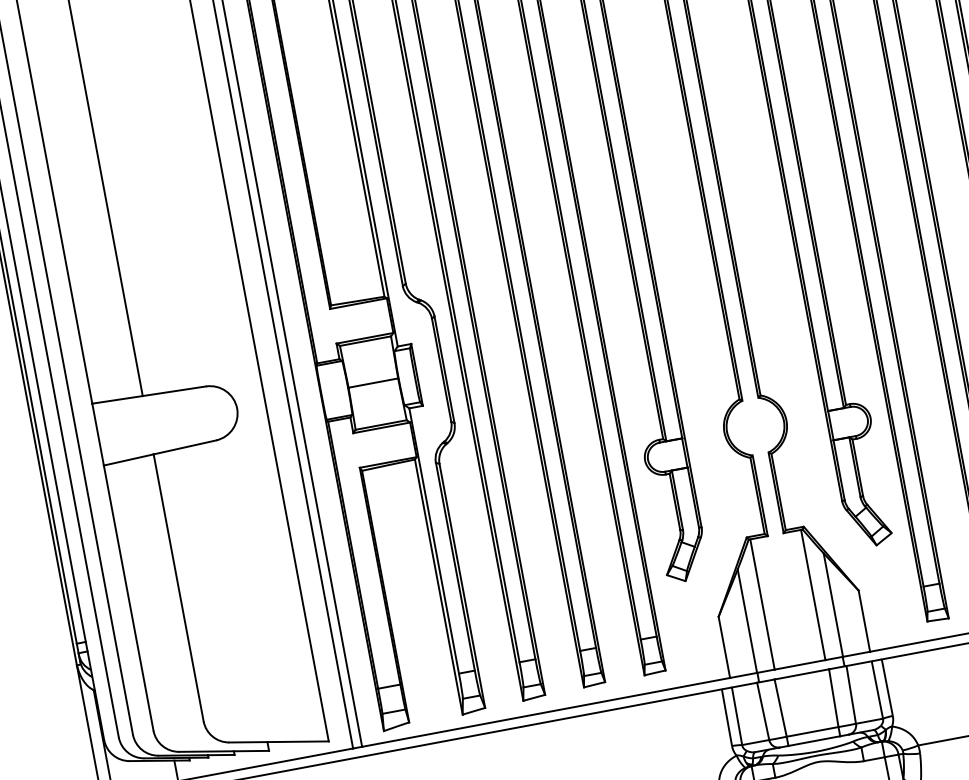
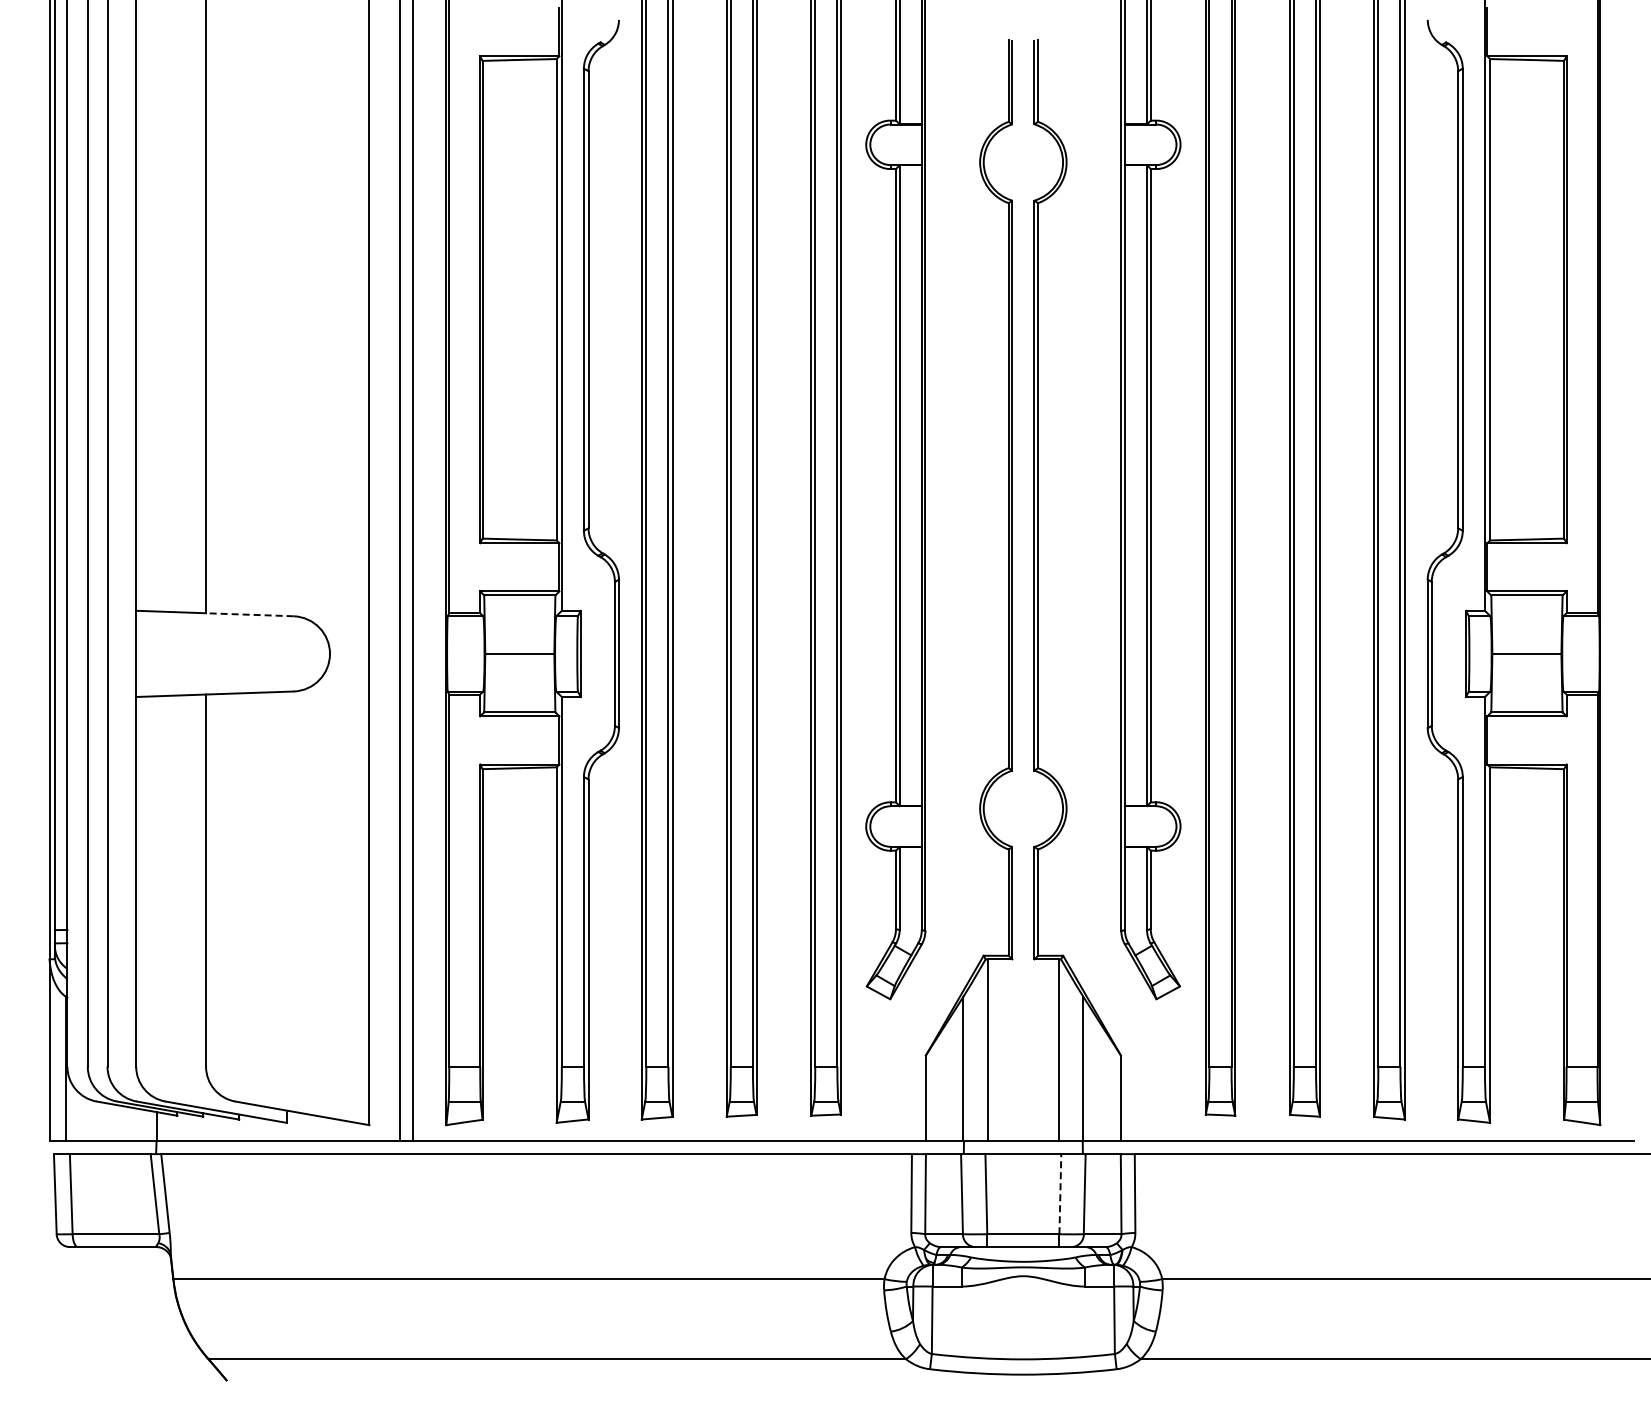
line: (174, 391) -> (249, 614), solid -> dashed
line: (833, 697) -> (1060, 1193), solid -> dashed

